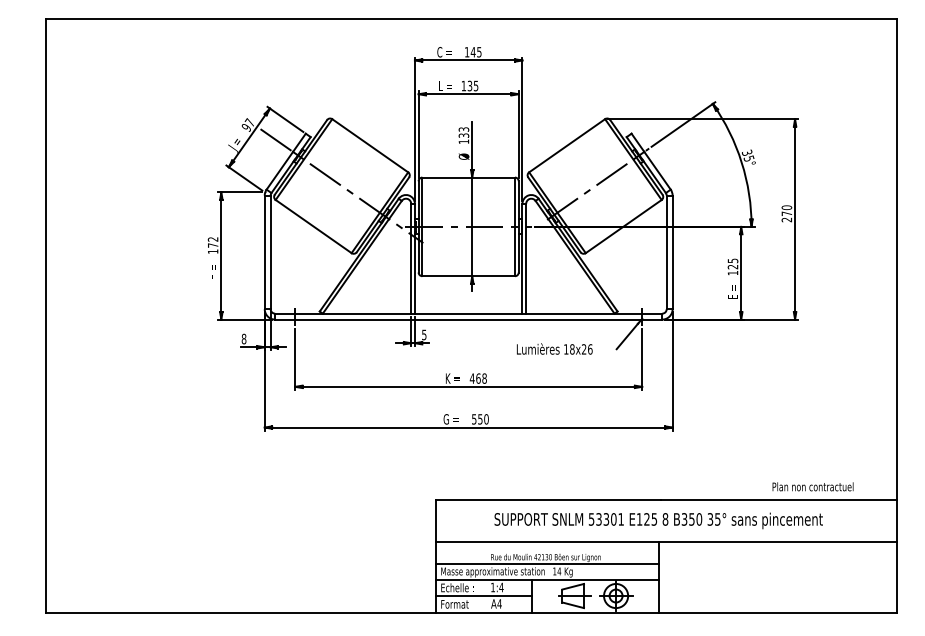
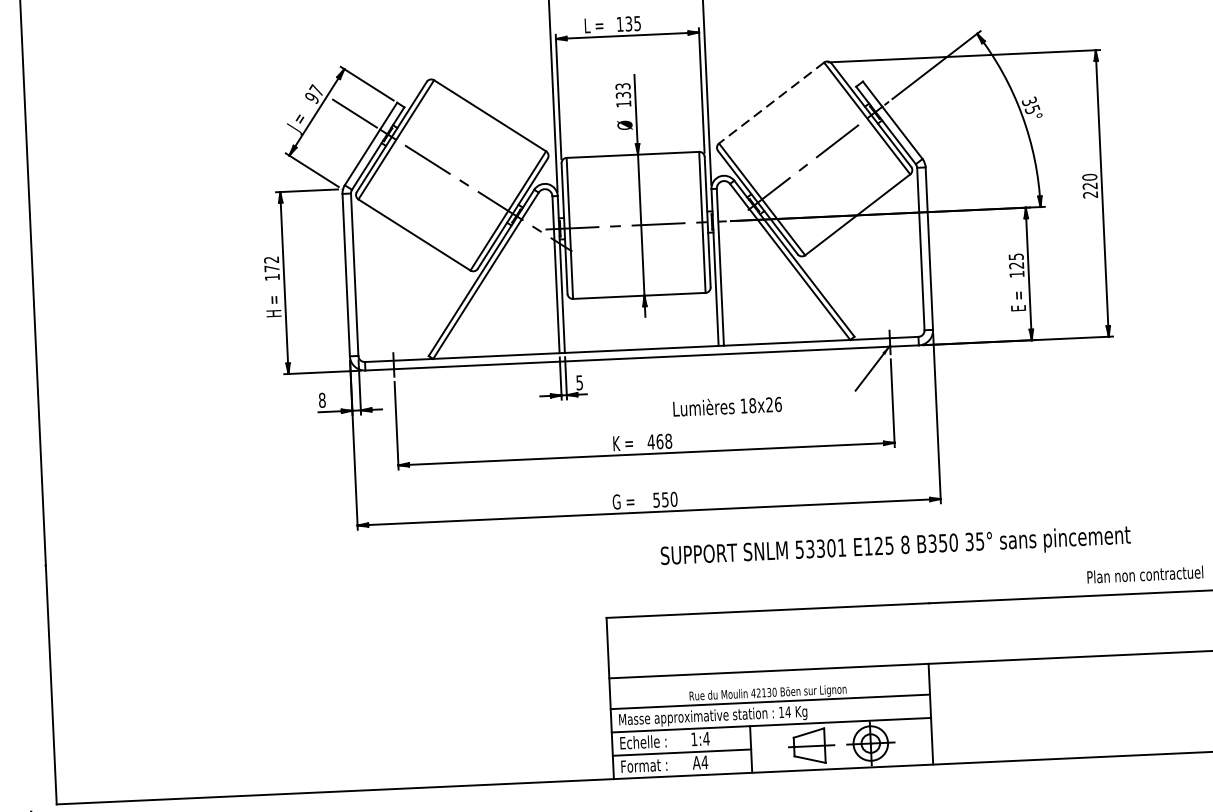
line: (566, 146) -> (770, 104), solid -> dashed
text: (786, 213) -> (1089, 185), 270 -> 220
text: (554, 348) -> (727, 405), moved
text: (658, 520) -> (895, 546), moved

